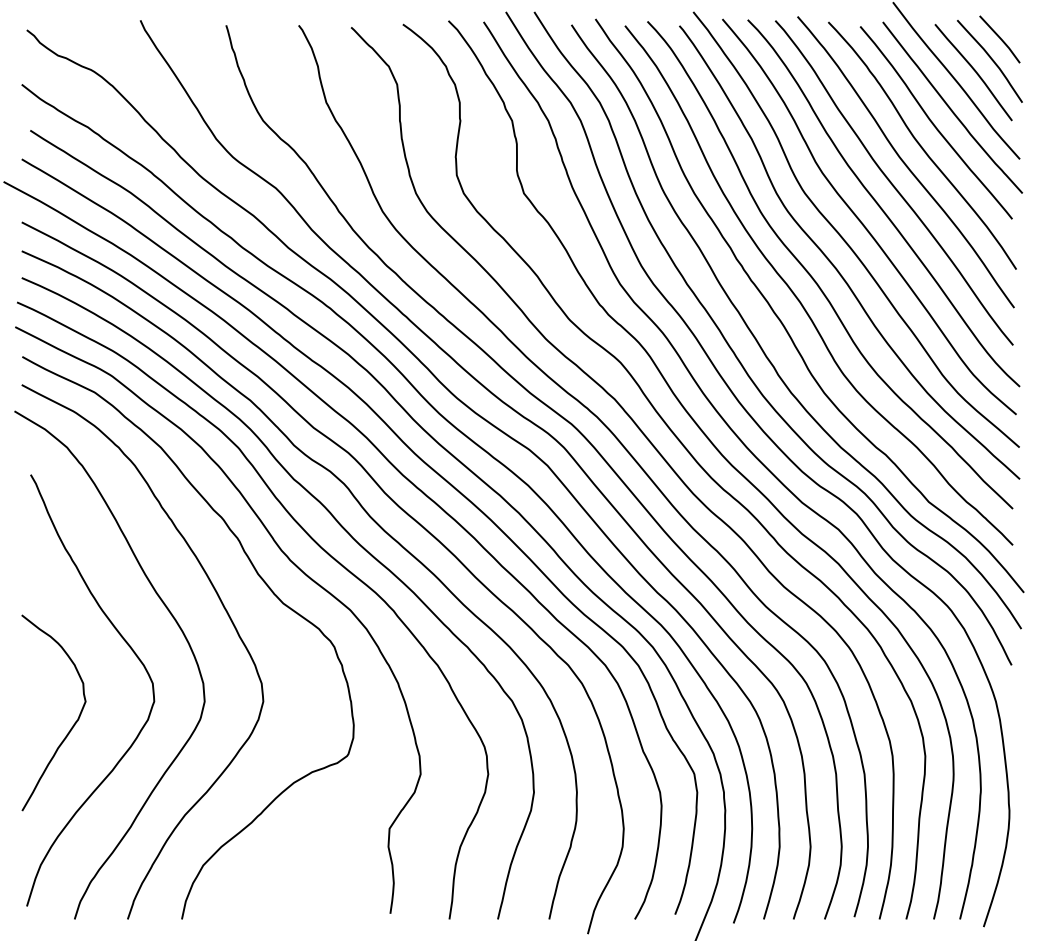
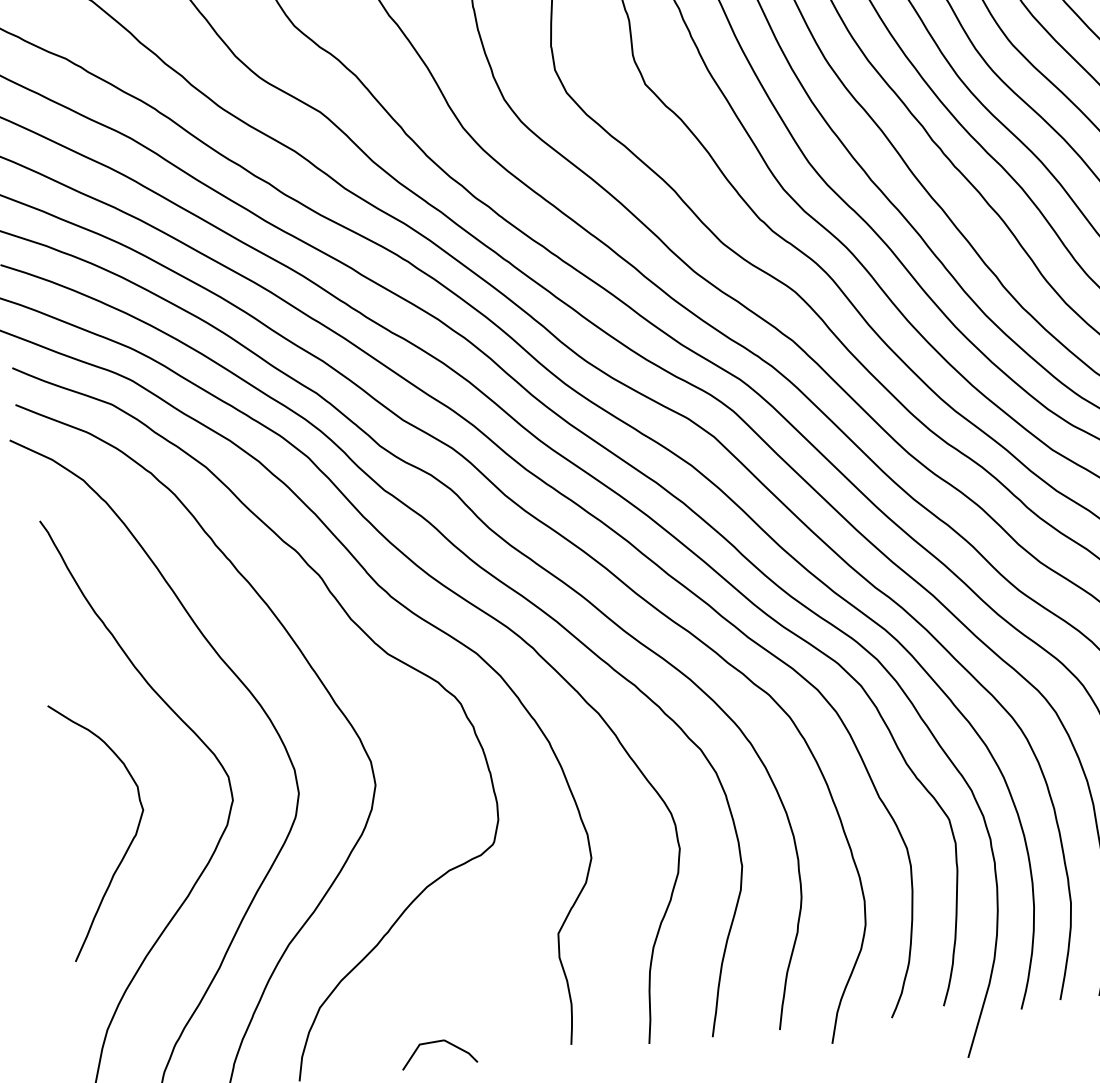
curve: (289, 901) -> (437, 1042), added

